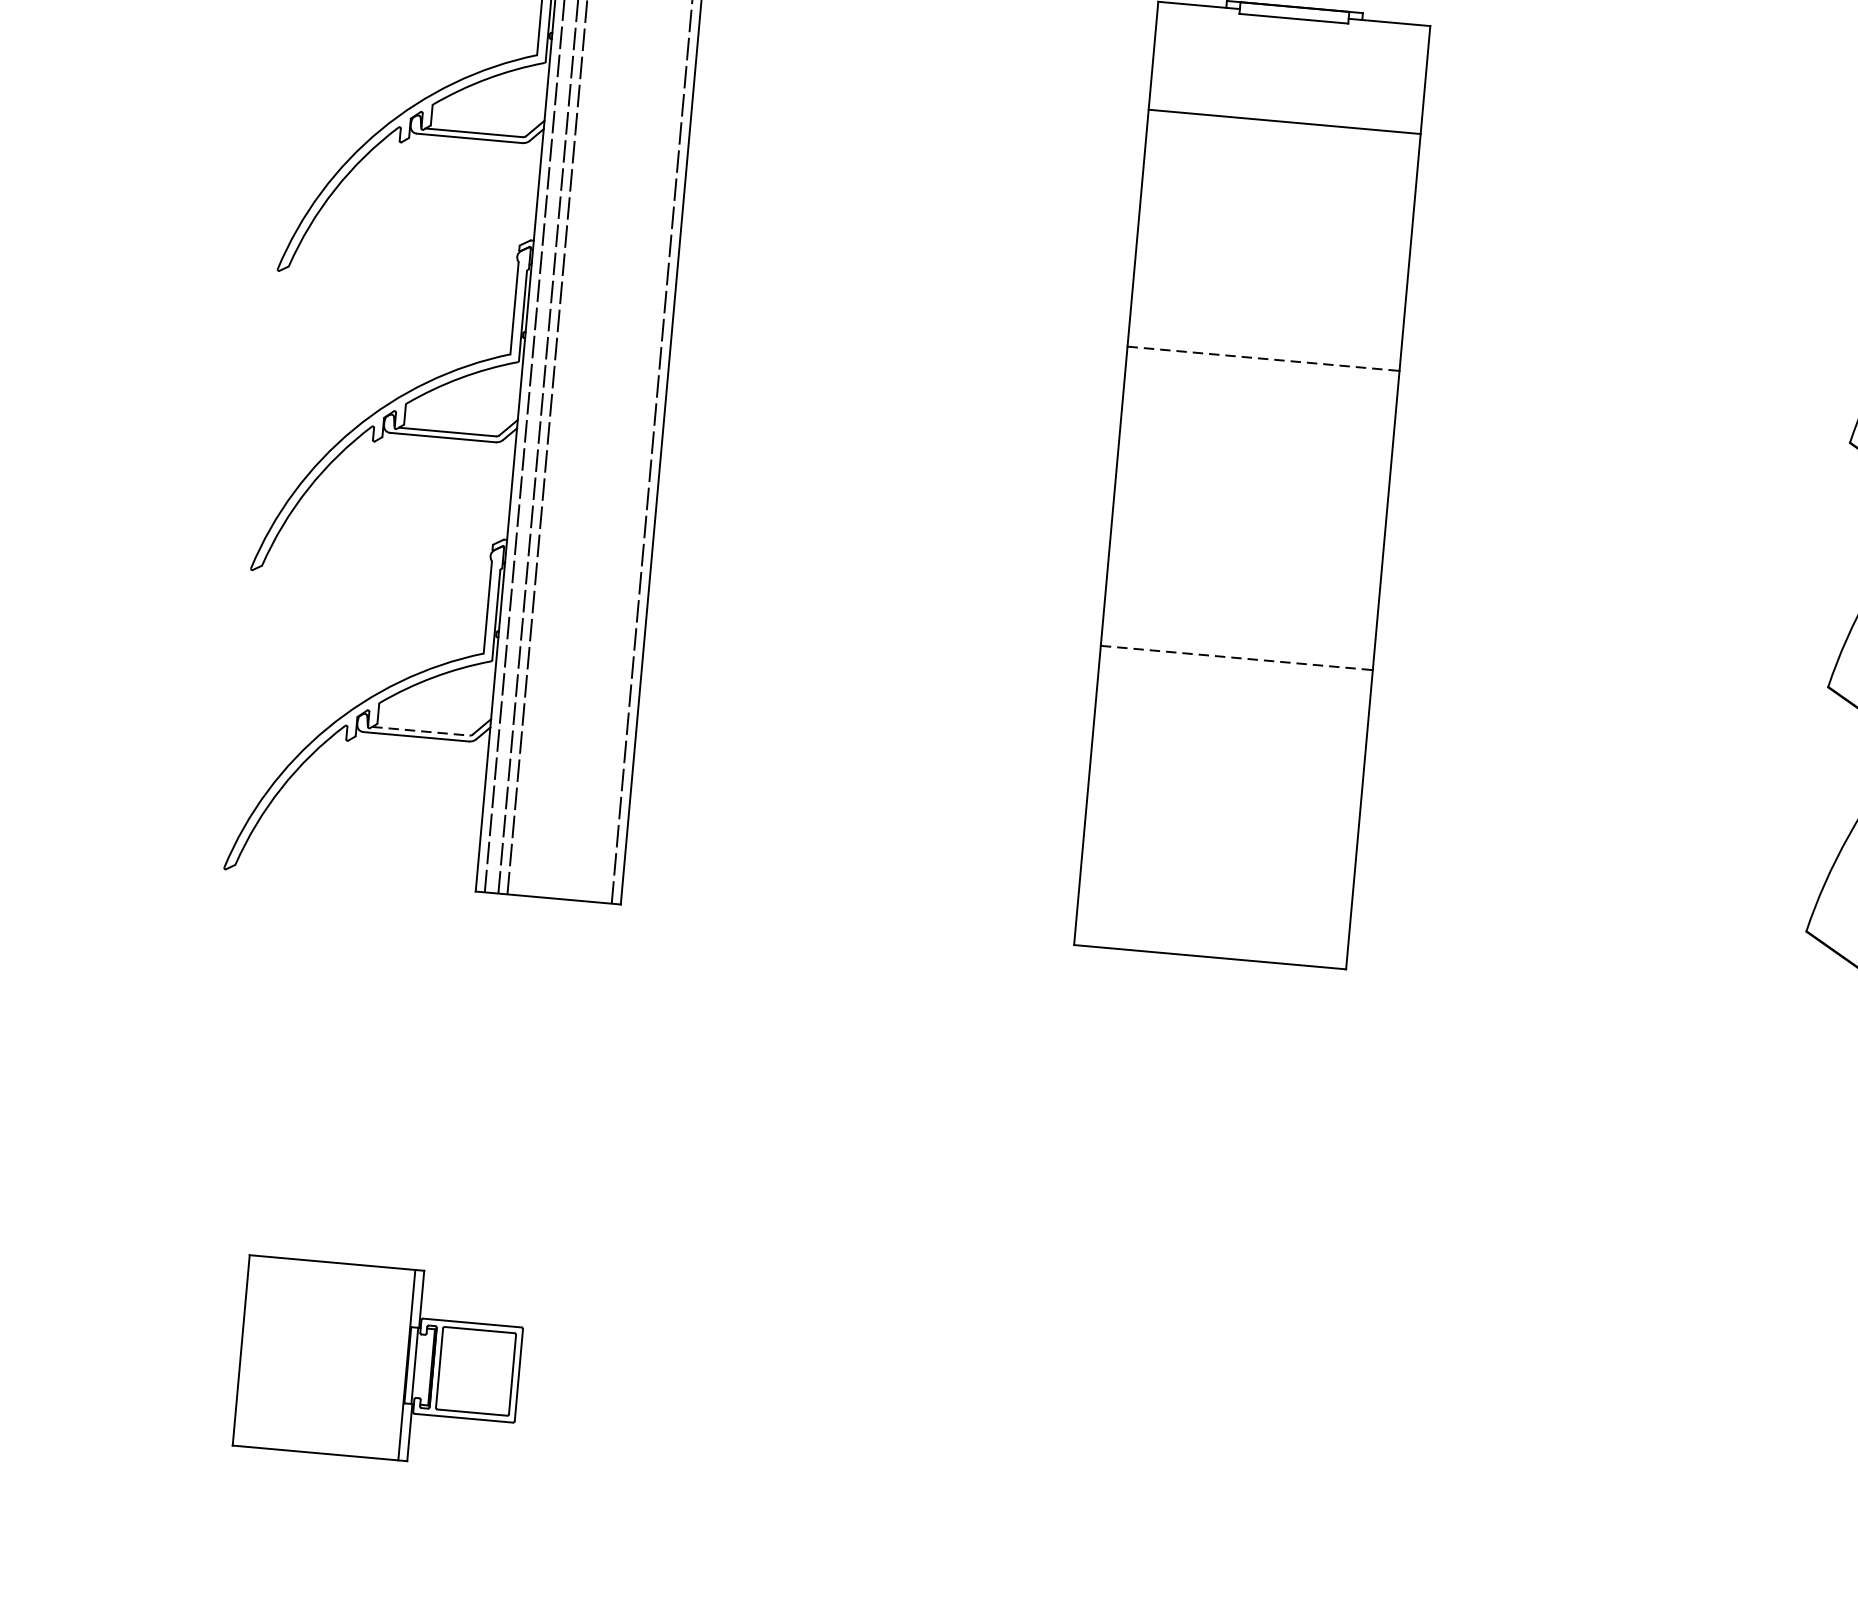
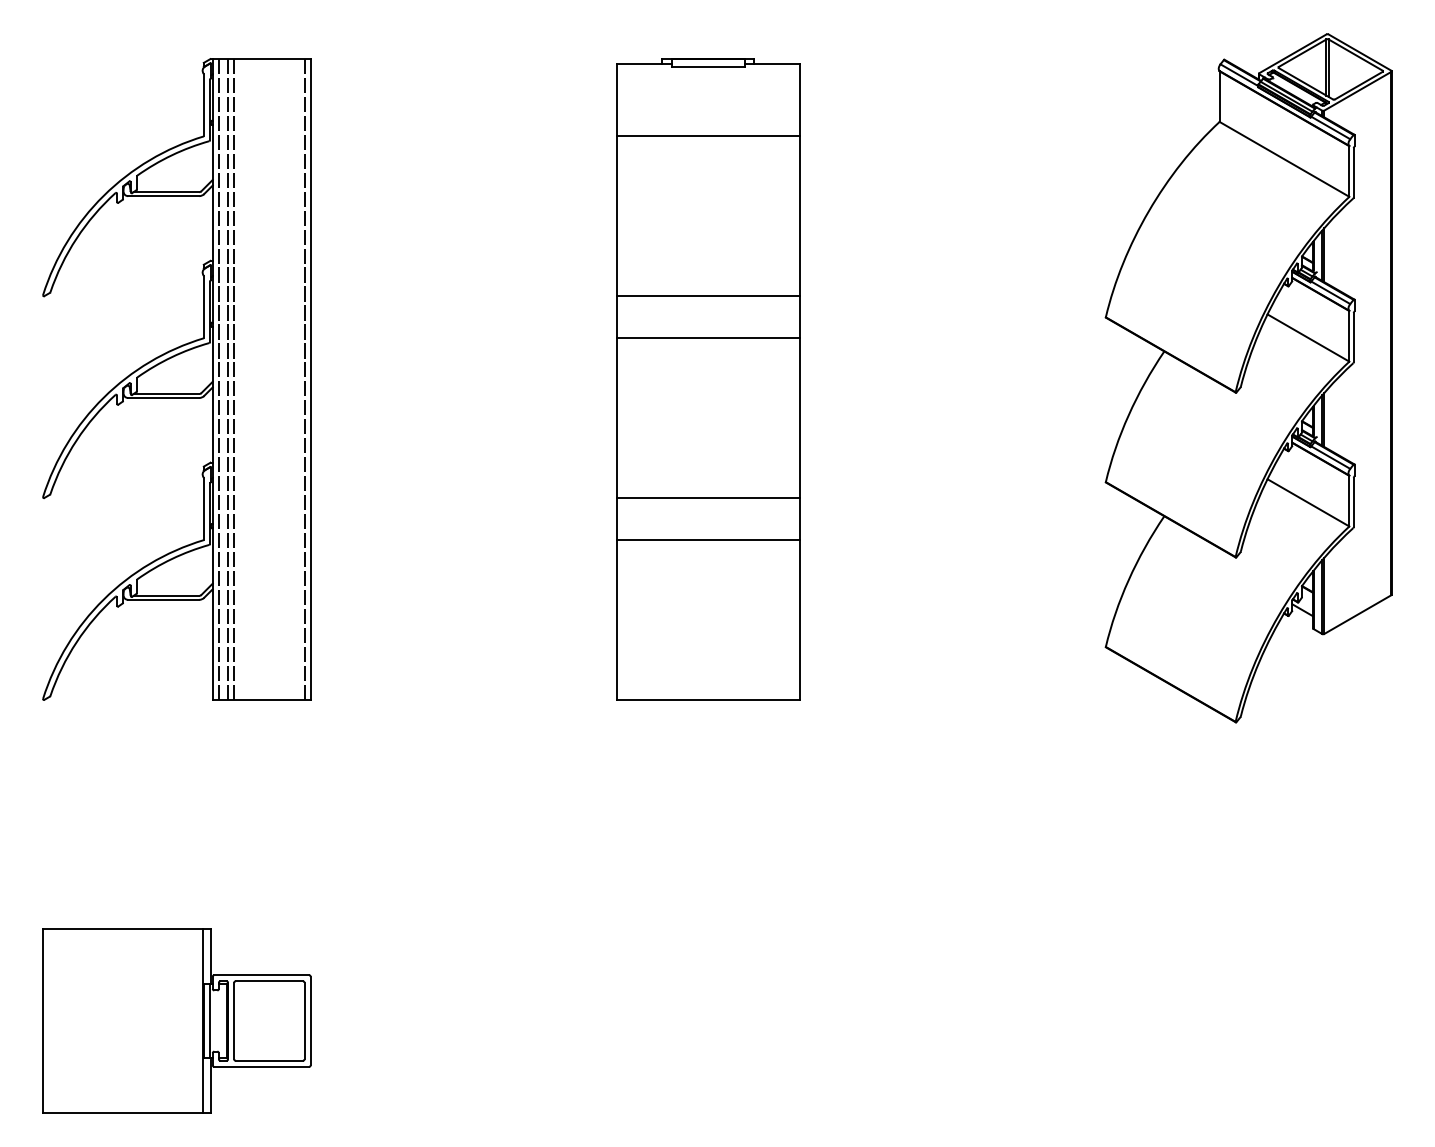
line: (1263, 359) -> (708, 296), dashed -> solid
line: (1258, 421) -> (708, 338), added
line: (1237, 658) -> (708, 498), dashed -> solid
line: (1231, 720) -> (708, 540), added
line: (420, 730) -> (166, 595), dashed -> solid
part: (379, 1361) -> (176, 1020), size x1.43

